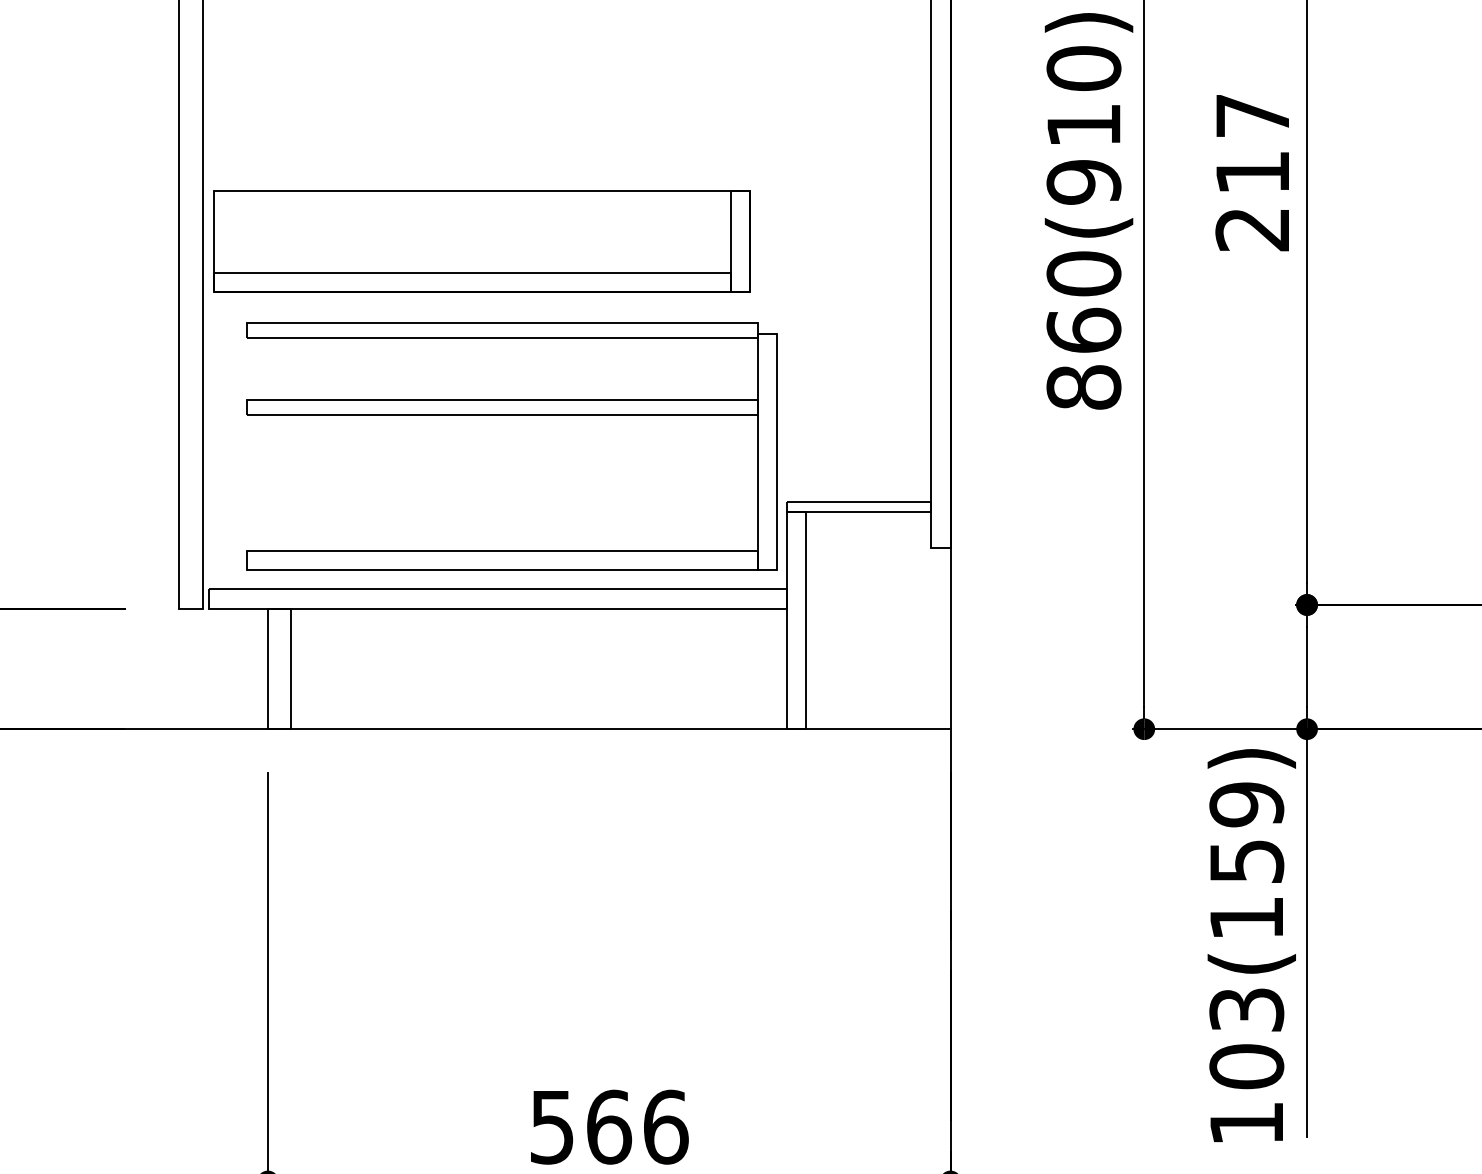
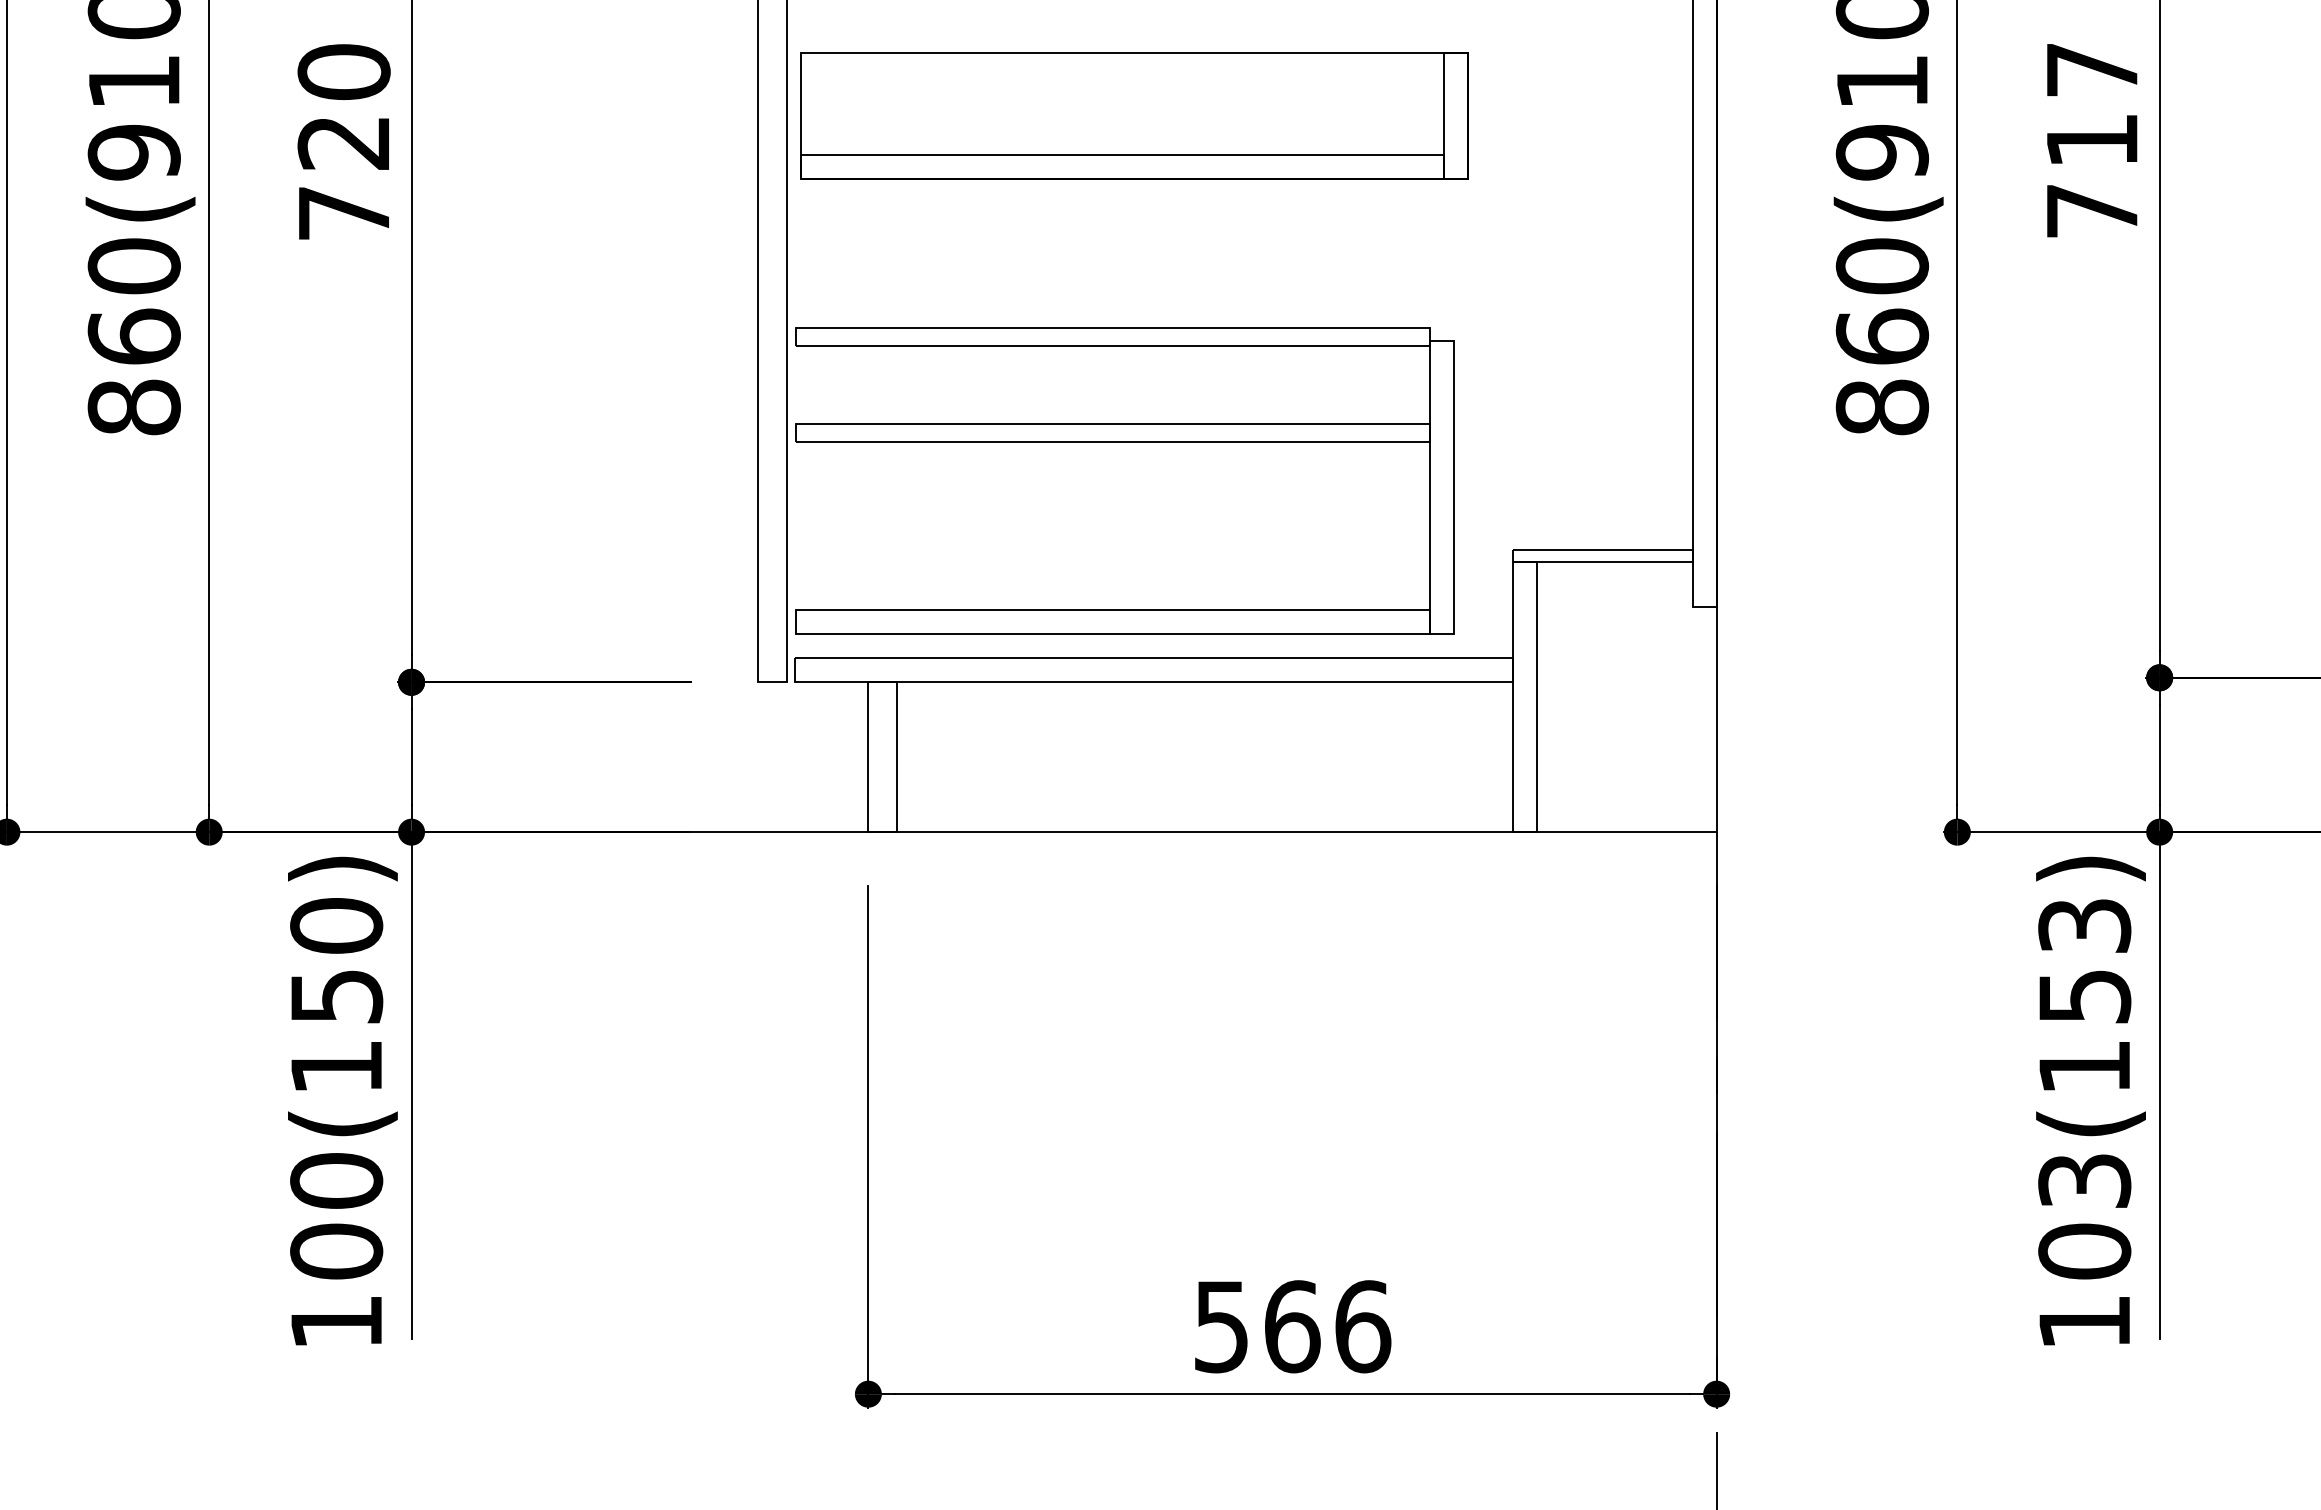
text: (1252, 229) -> (2091, 211), 217 -> 717
part: (482, 241) -> (1134, 115), moved
part: (511, 415) -> (1124, 442), moved
text: (1246, 805) -> (2084, 926), 103(159) -> 103(153)

